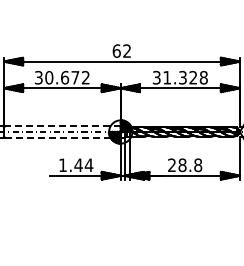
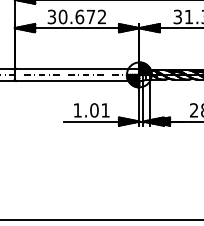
line: (62, 126) -> (77, 69), dashed -> solid
line: (62, 137) -> (77, 80), dashed -> solid
text: (83, 165) -> (99, 110), 1.44 -> 1.01

